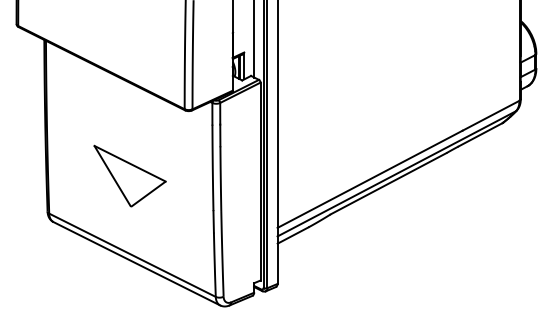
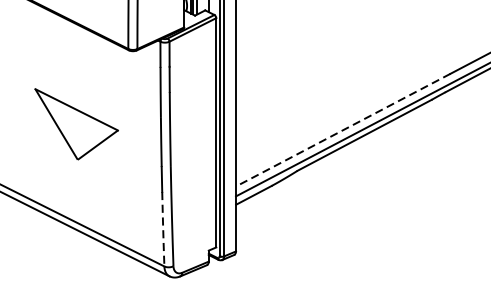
part: (129, 175) -> (75, 123), moved
line: (369, 179) -> (342, 130), solid -> dashed
line: (214, 264) -> (162, 228), solid -> dashed

